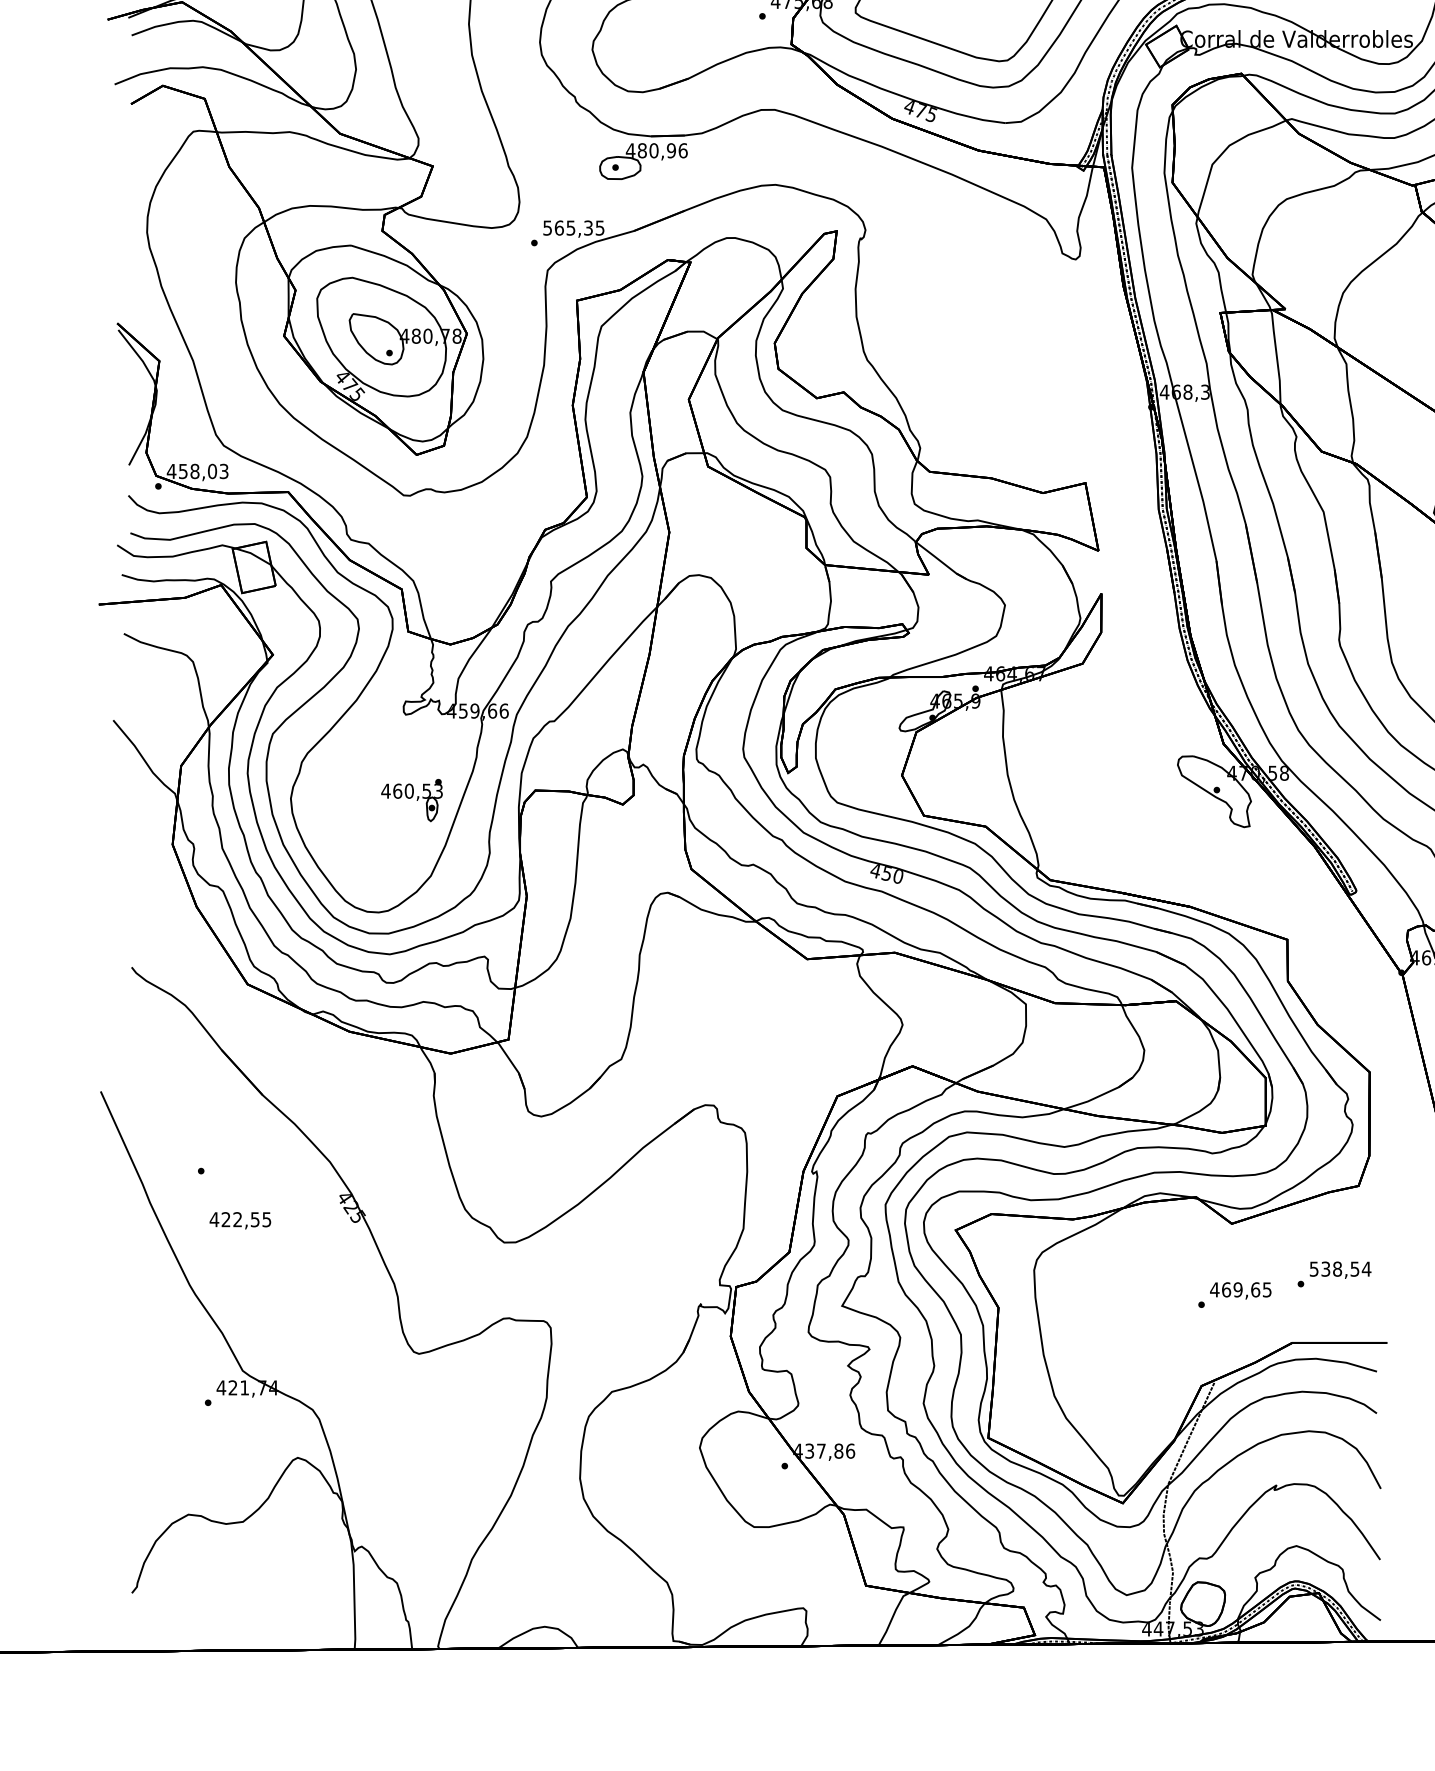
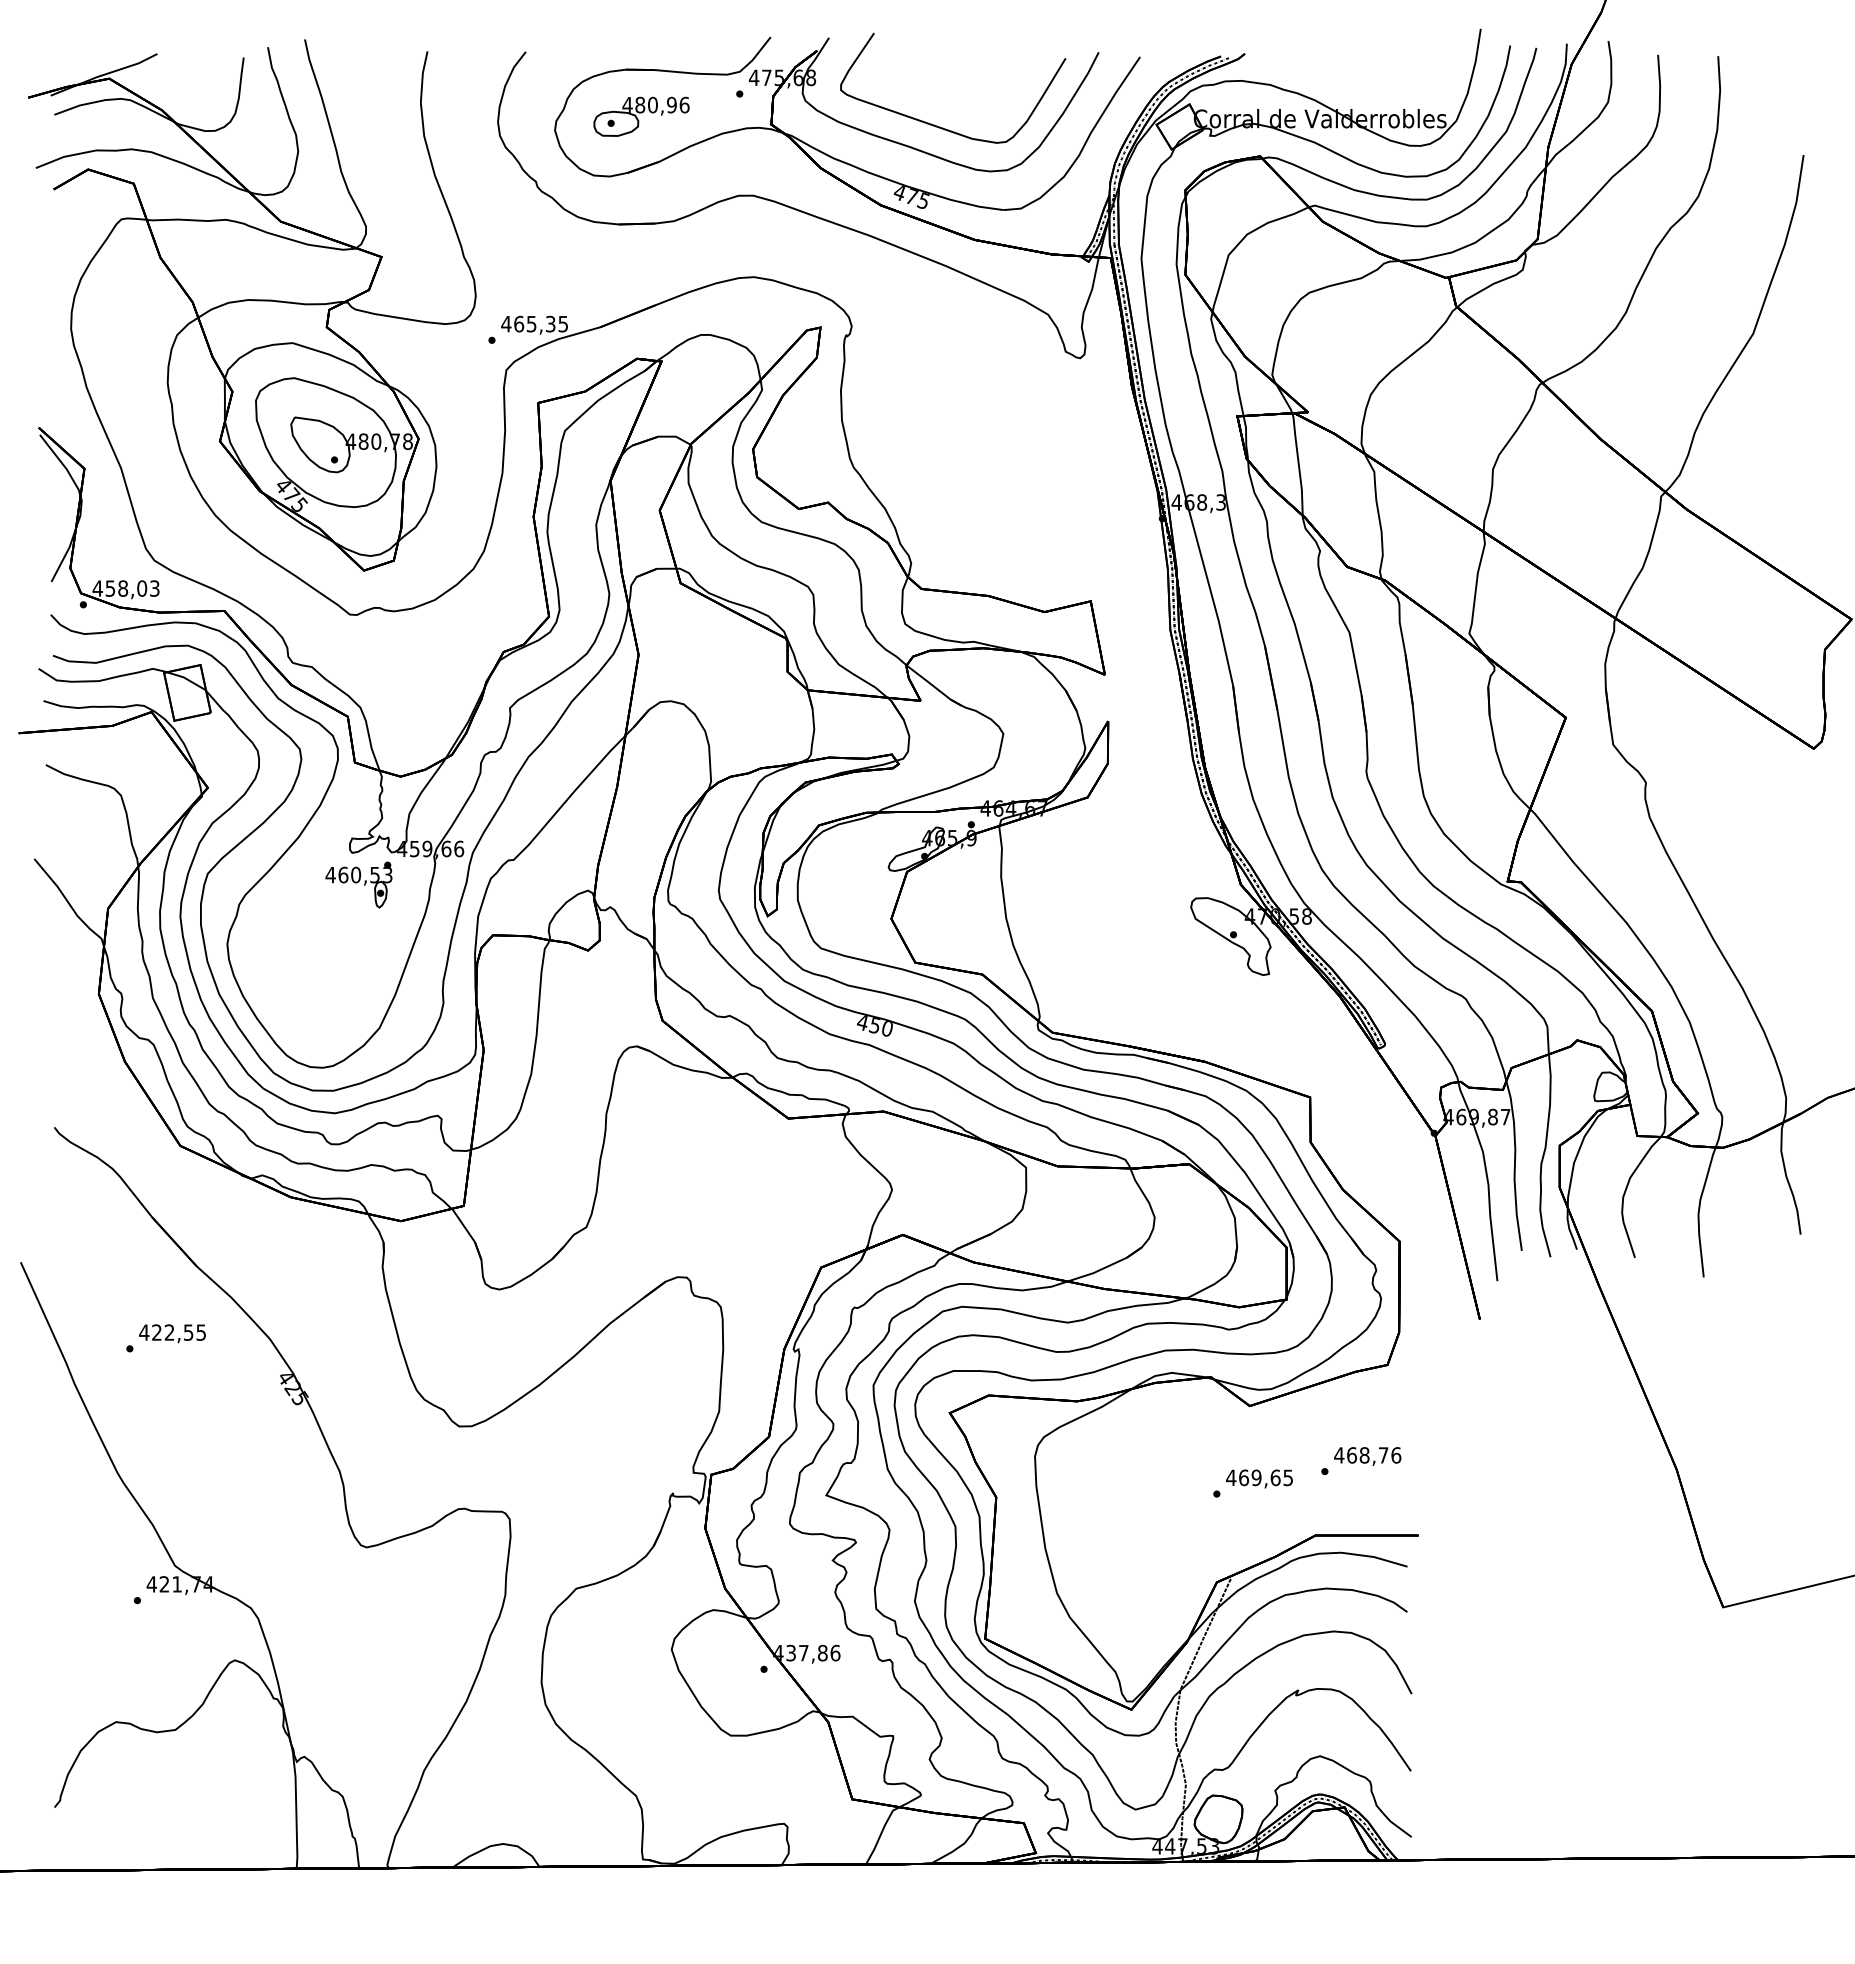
part: (643, 161) -> (641, 116), moved
text: (547, 228) -> (506, 324), 565,35 -> 465,35
part: (411, 799) -> (358, 884), moved
text: (240, 1220) -> (172, 1333), moved
text: (1340, 1269) -> (1367, 1455), 538,54 -> 468,76

